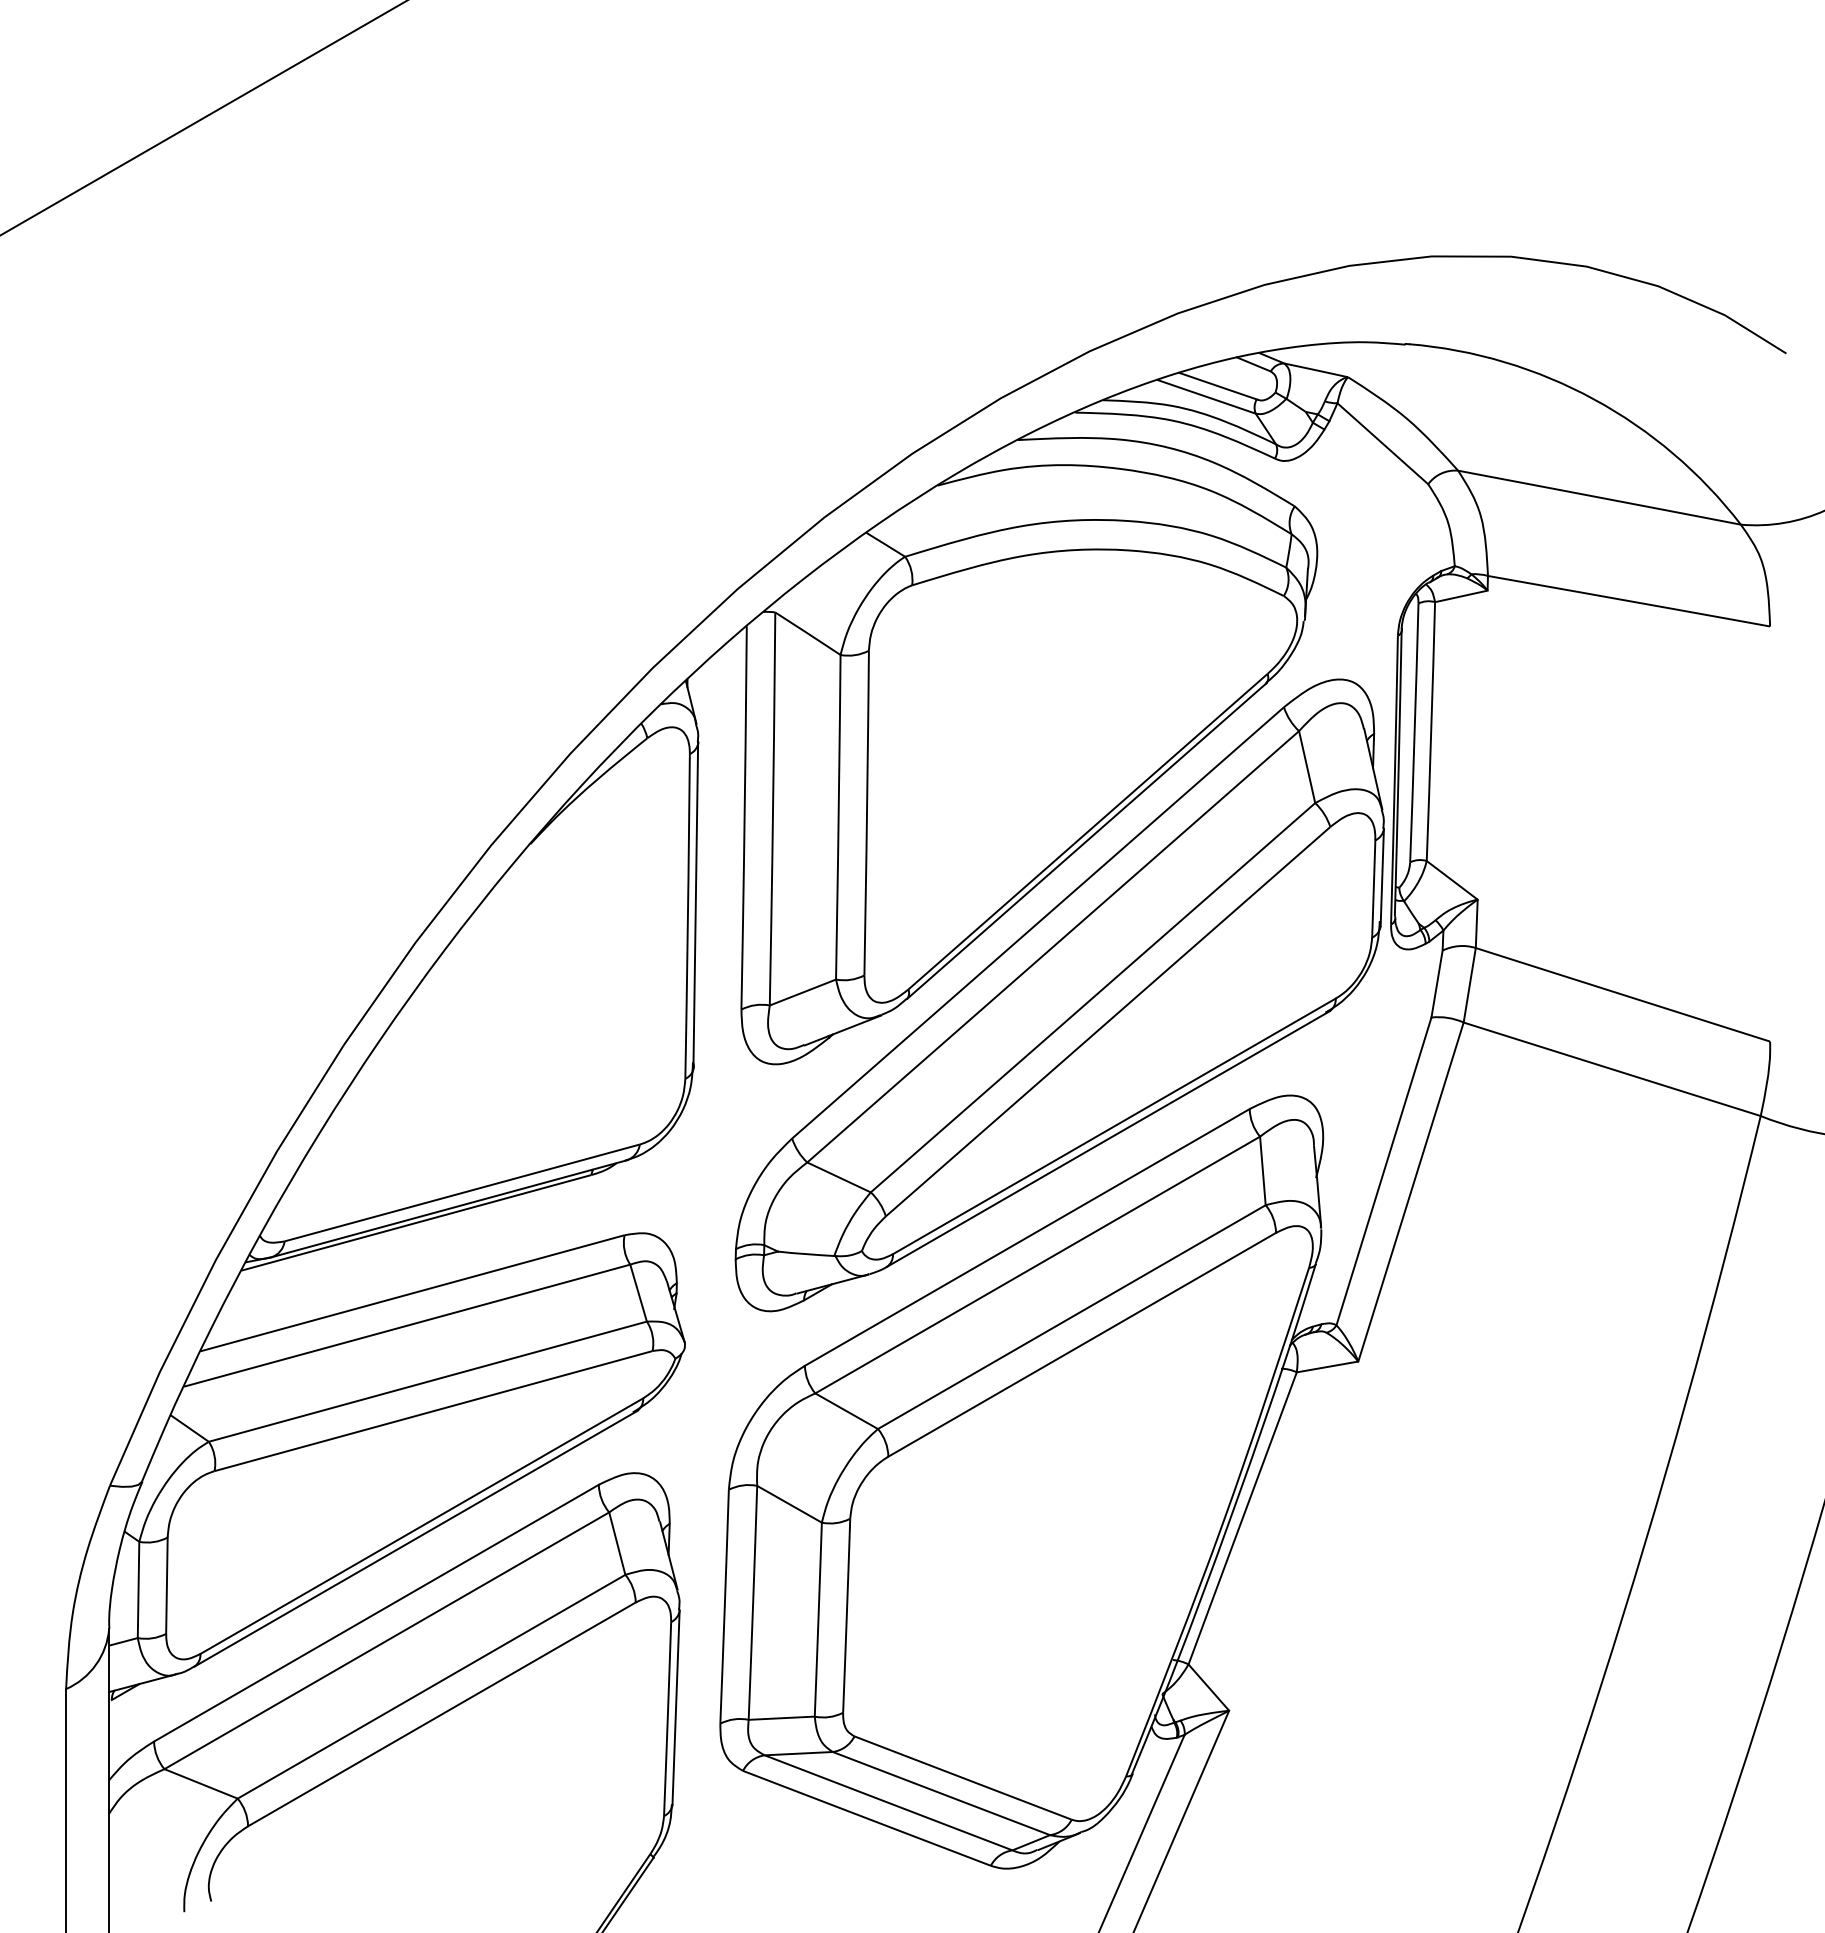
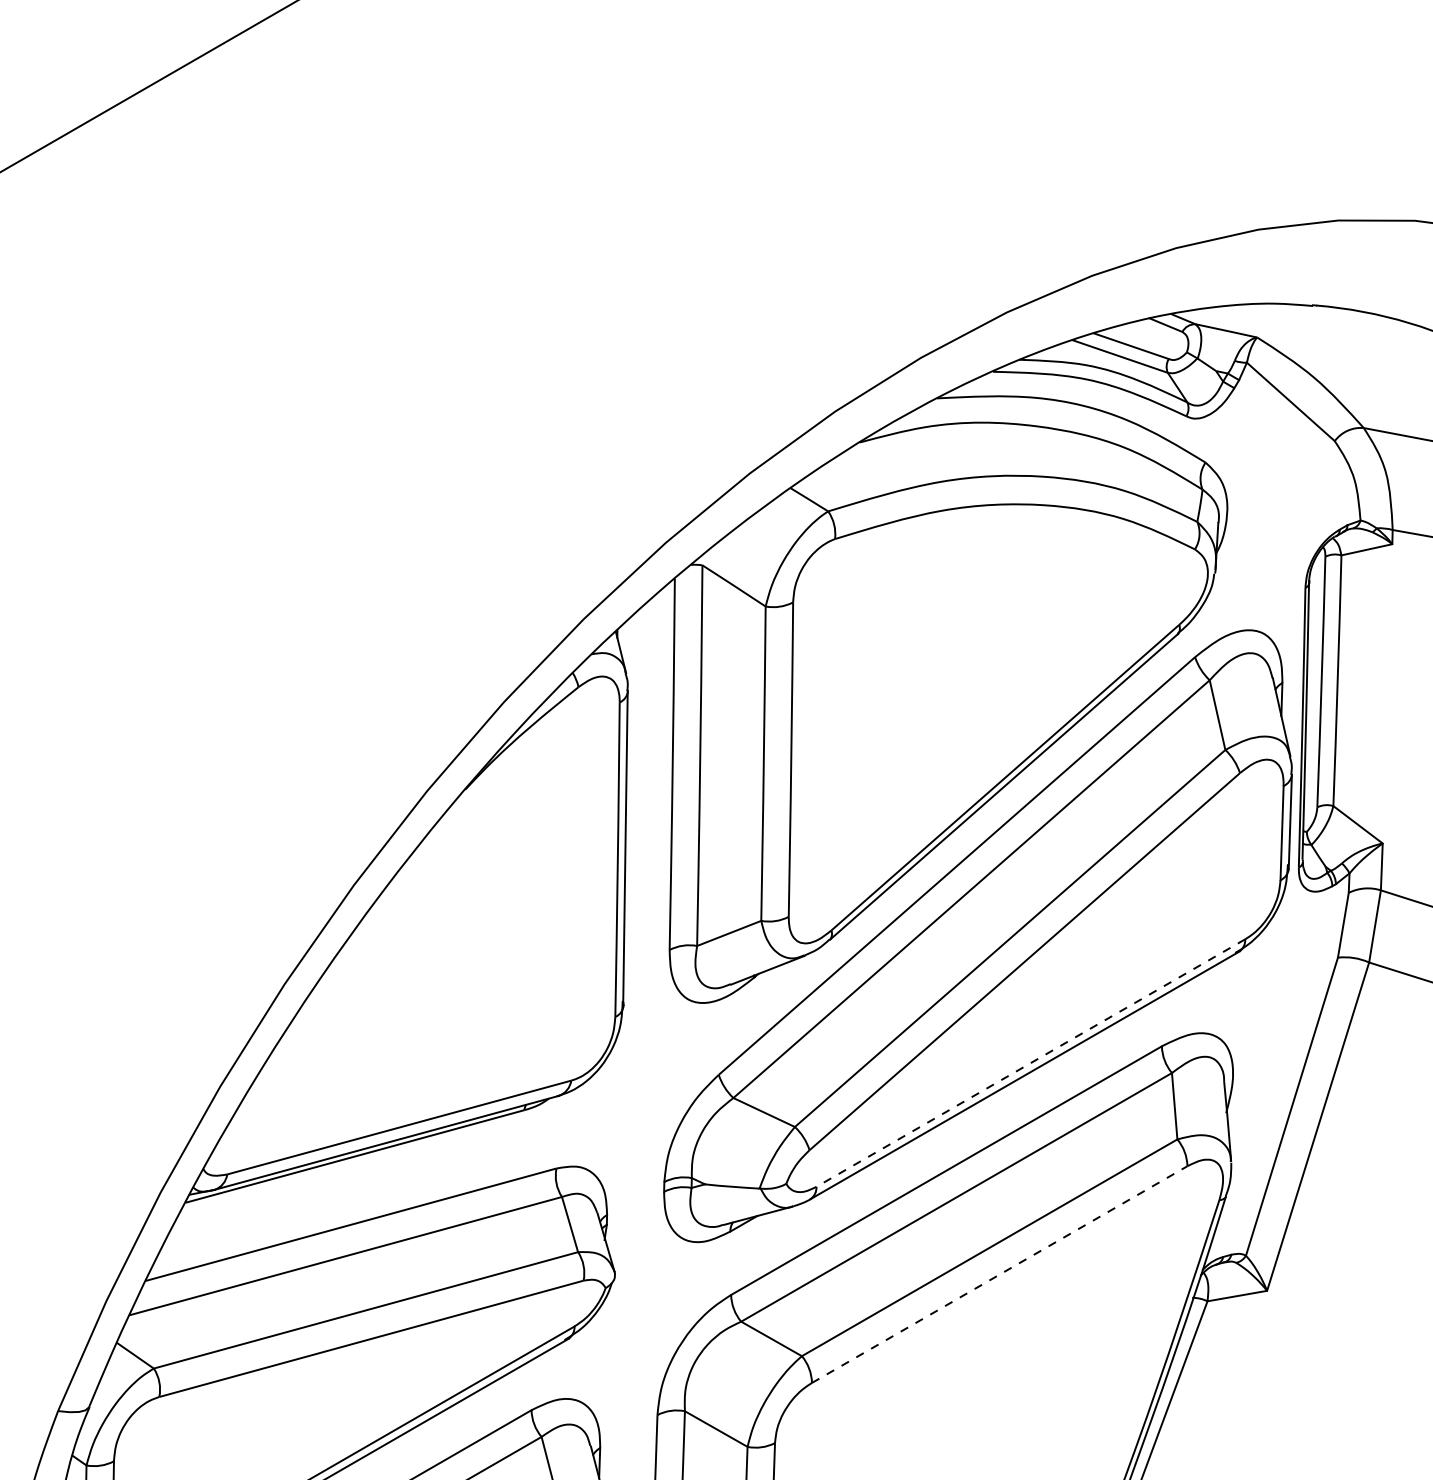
line: (1114, 1126) -> (1030, 1063), solid -> dashed
line: (1082, 1344) -> (999, 1274), solid -> dashed

